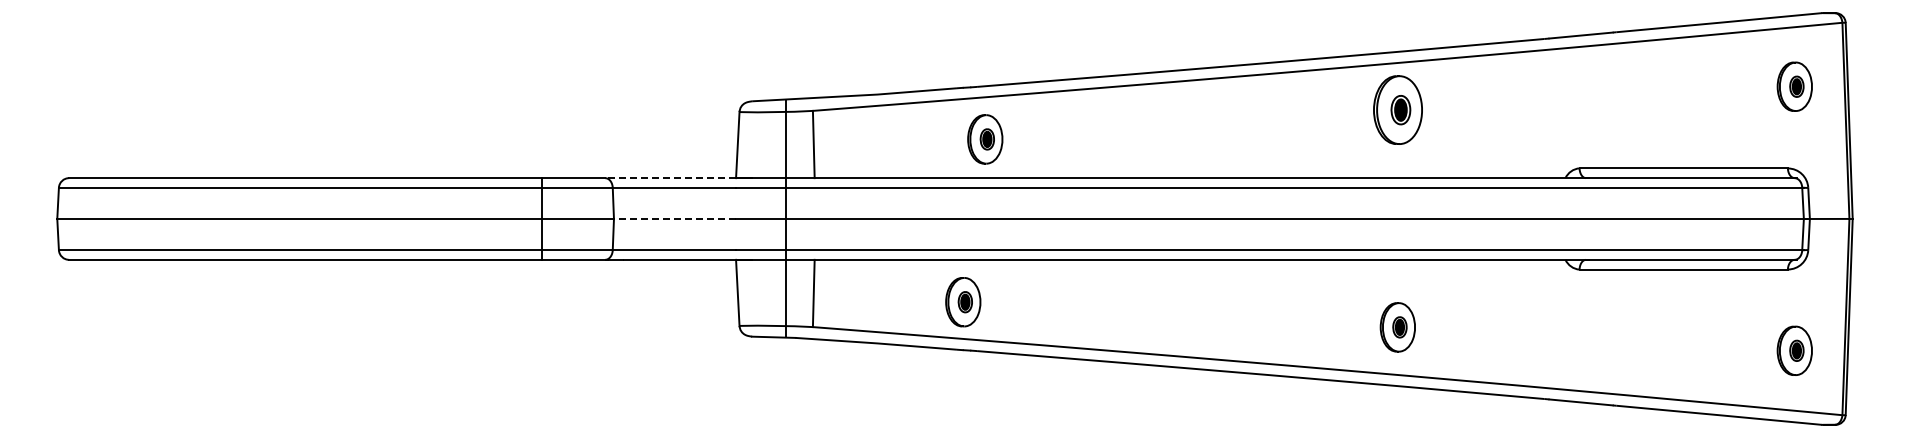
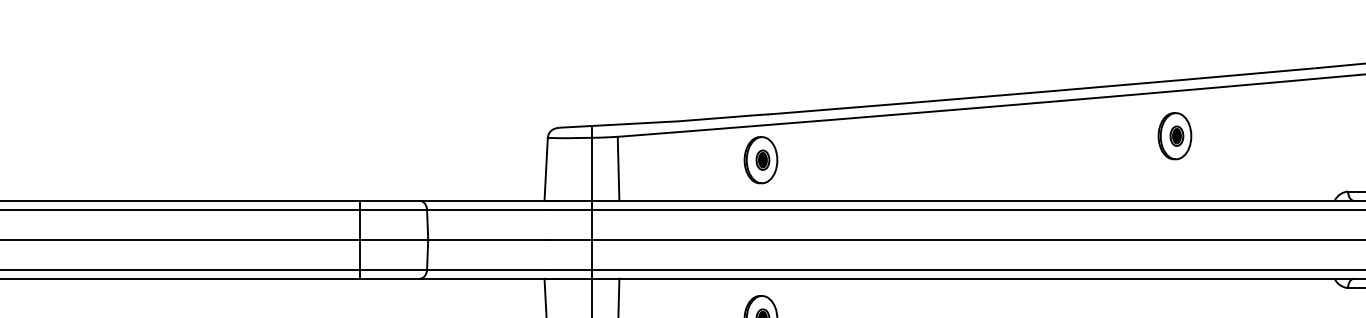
part: (1397, 110) -> (1174, 136), size x0.71
part: (985, 139) -> (761, 160), moved
line: (670, 178) -> (482, 201), dashed -> solid
line: (674, 219) -> (485, 240), dashed -> solid

